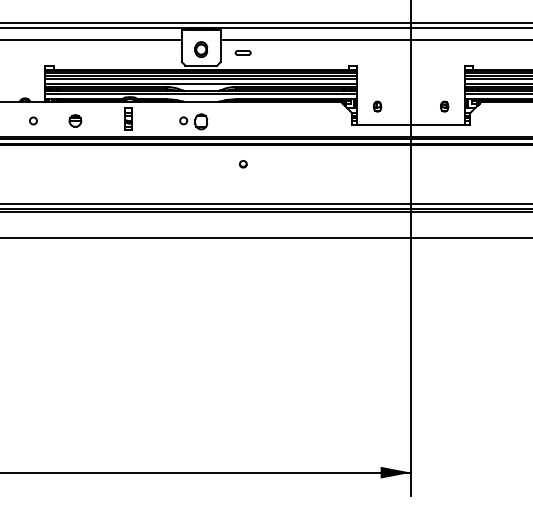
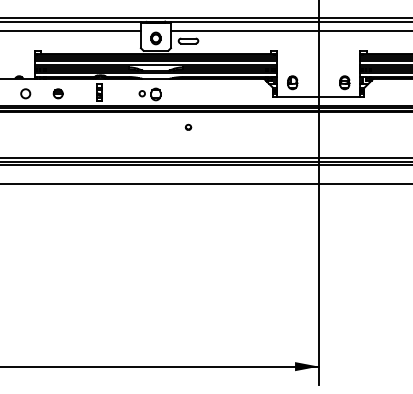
part: (242, 52) -> (187, 40), size x1.67
part: (377, 106) -> (292, 82), size x1.67
part: (444, 106) -> (344, 82), size x1.67
circle: (33, 120) -> (25, 93), size x1.67

